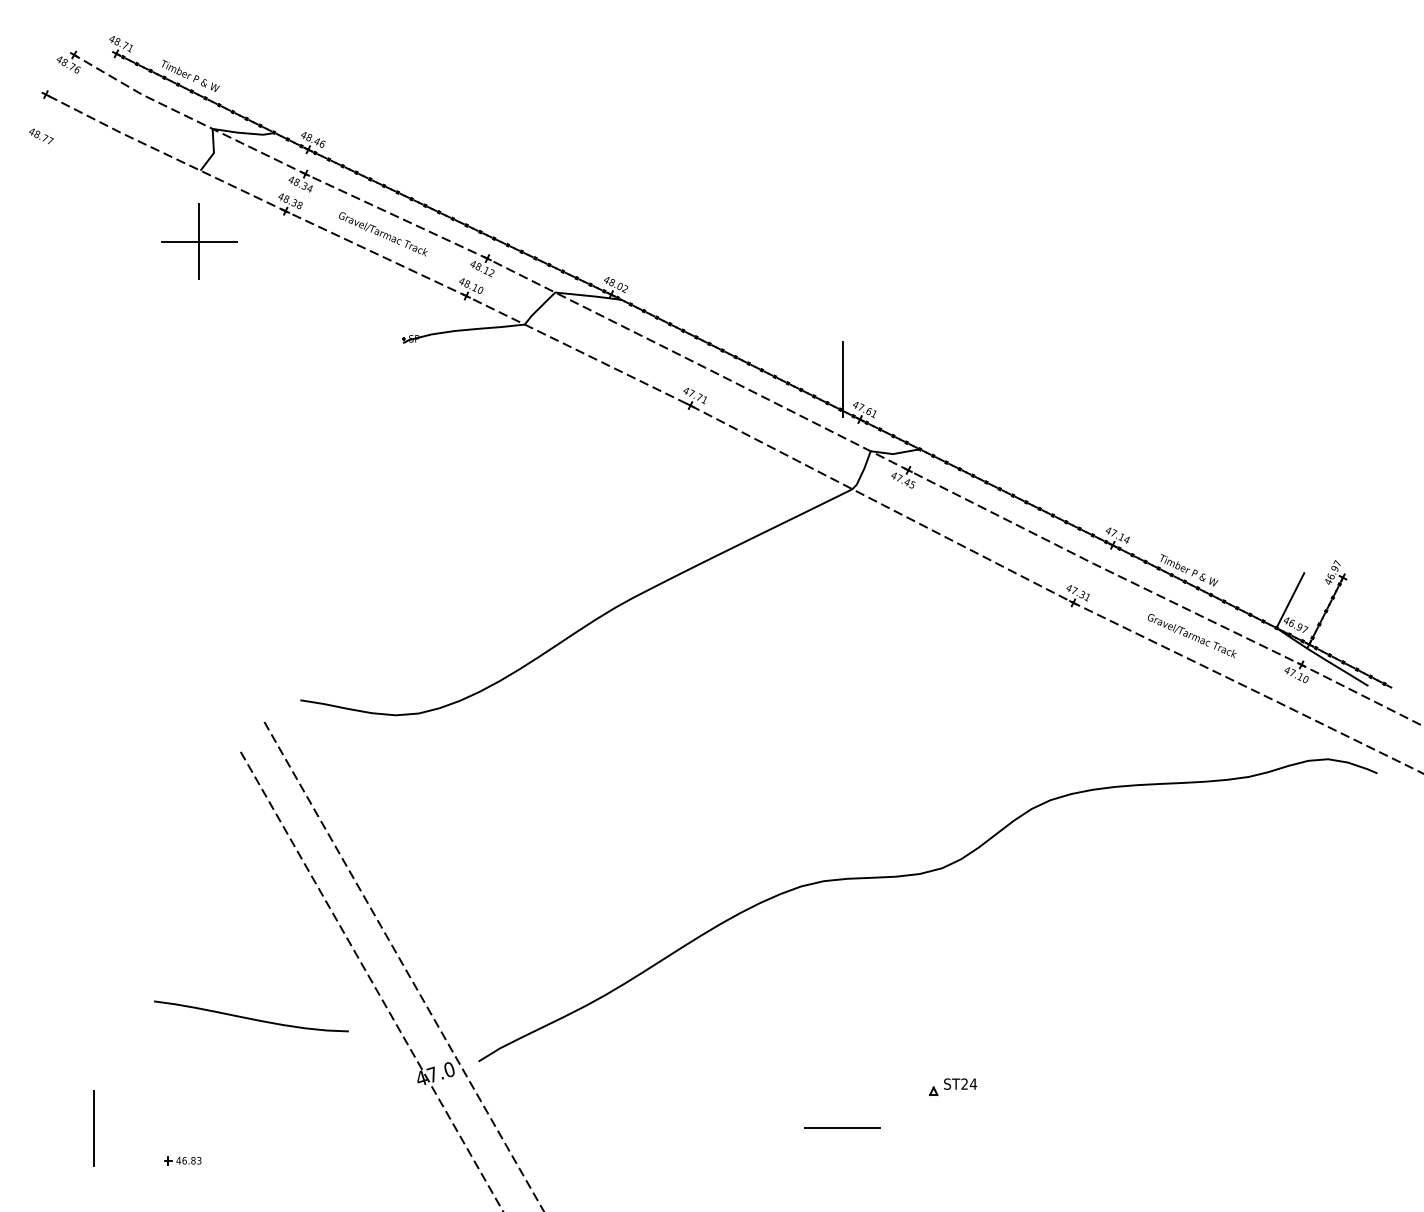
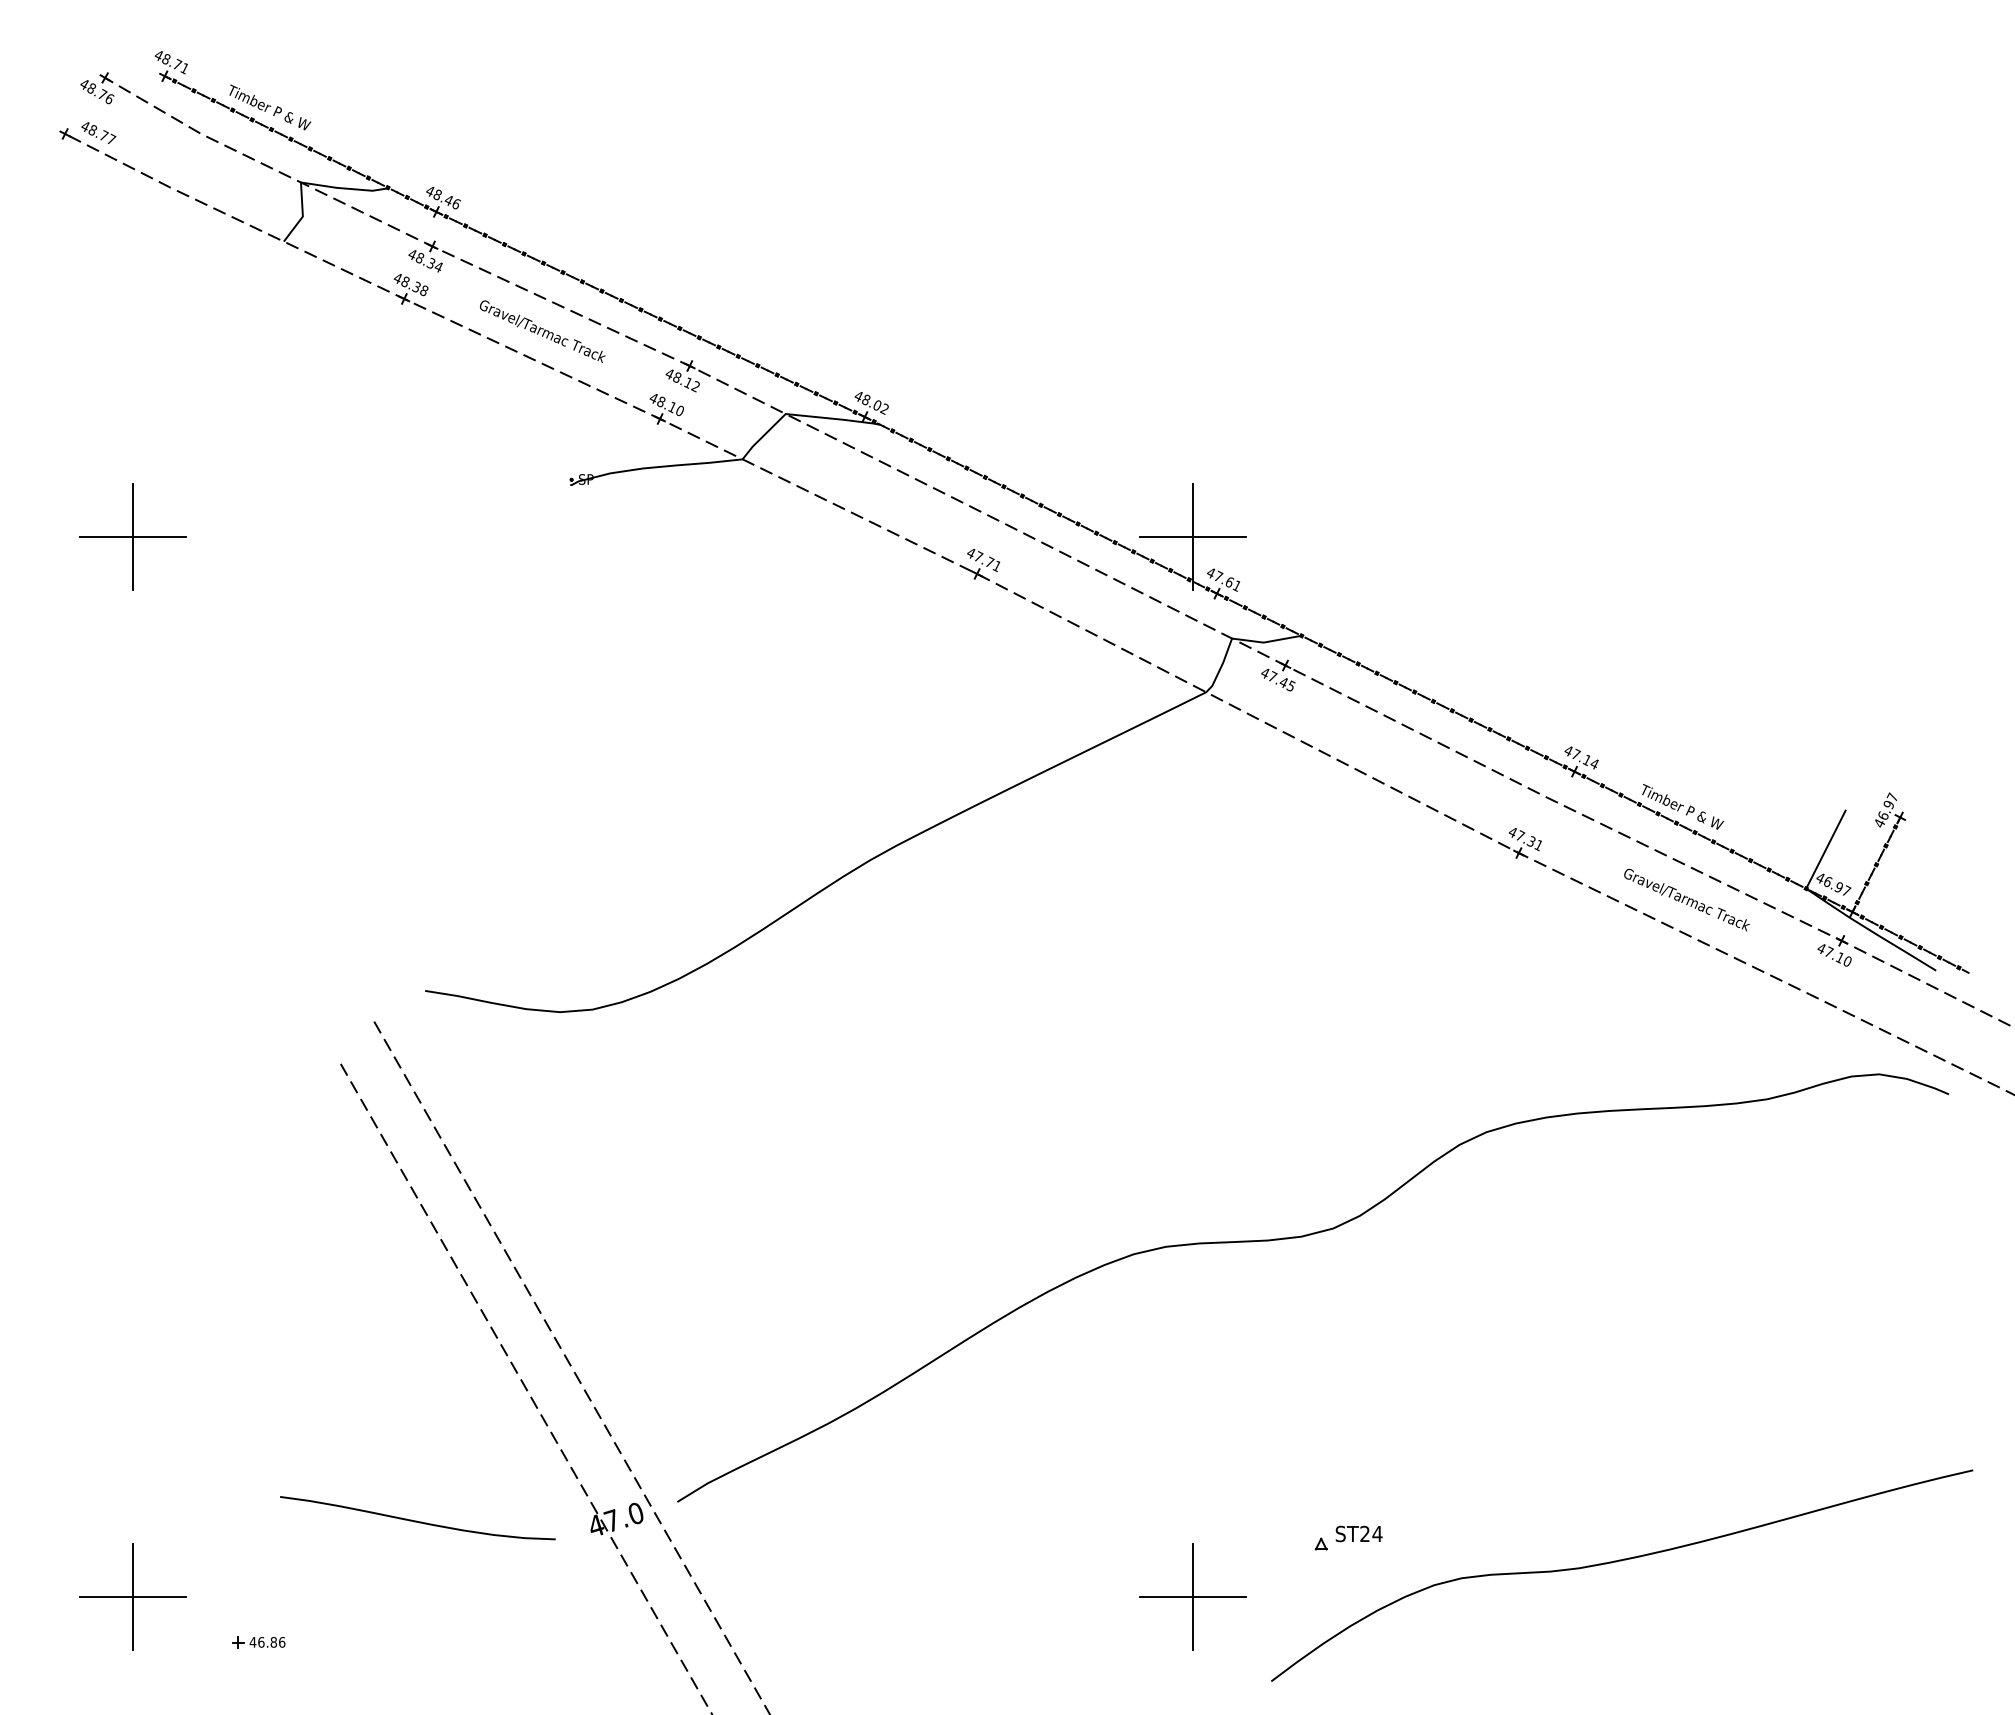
text: (41, 135) -> (98, 132), moved
part: (198, 241) -> (132, 536), moved
line: (842, 379) -> (1192, 537), added
curve: (250, 1018) -> (416, 1520), moved
curve: (1145, 1103) -> (1621, 1561), added
line: (94, 1128) -> (133, 1596), added
line: (842, 1128) -> (1192, 1596), added
text: (199, 1160) -> (282, 1642), 46.83 -> 46.86

